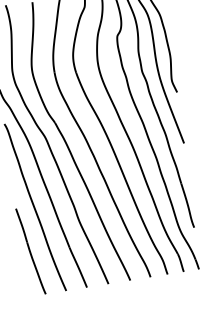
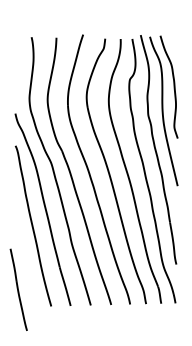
part: (30, 251) -> (18, 289), moved

